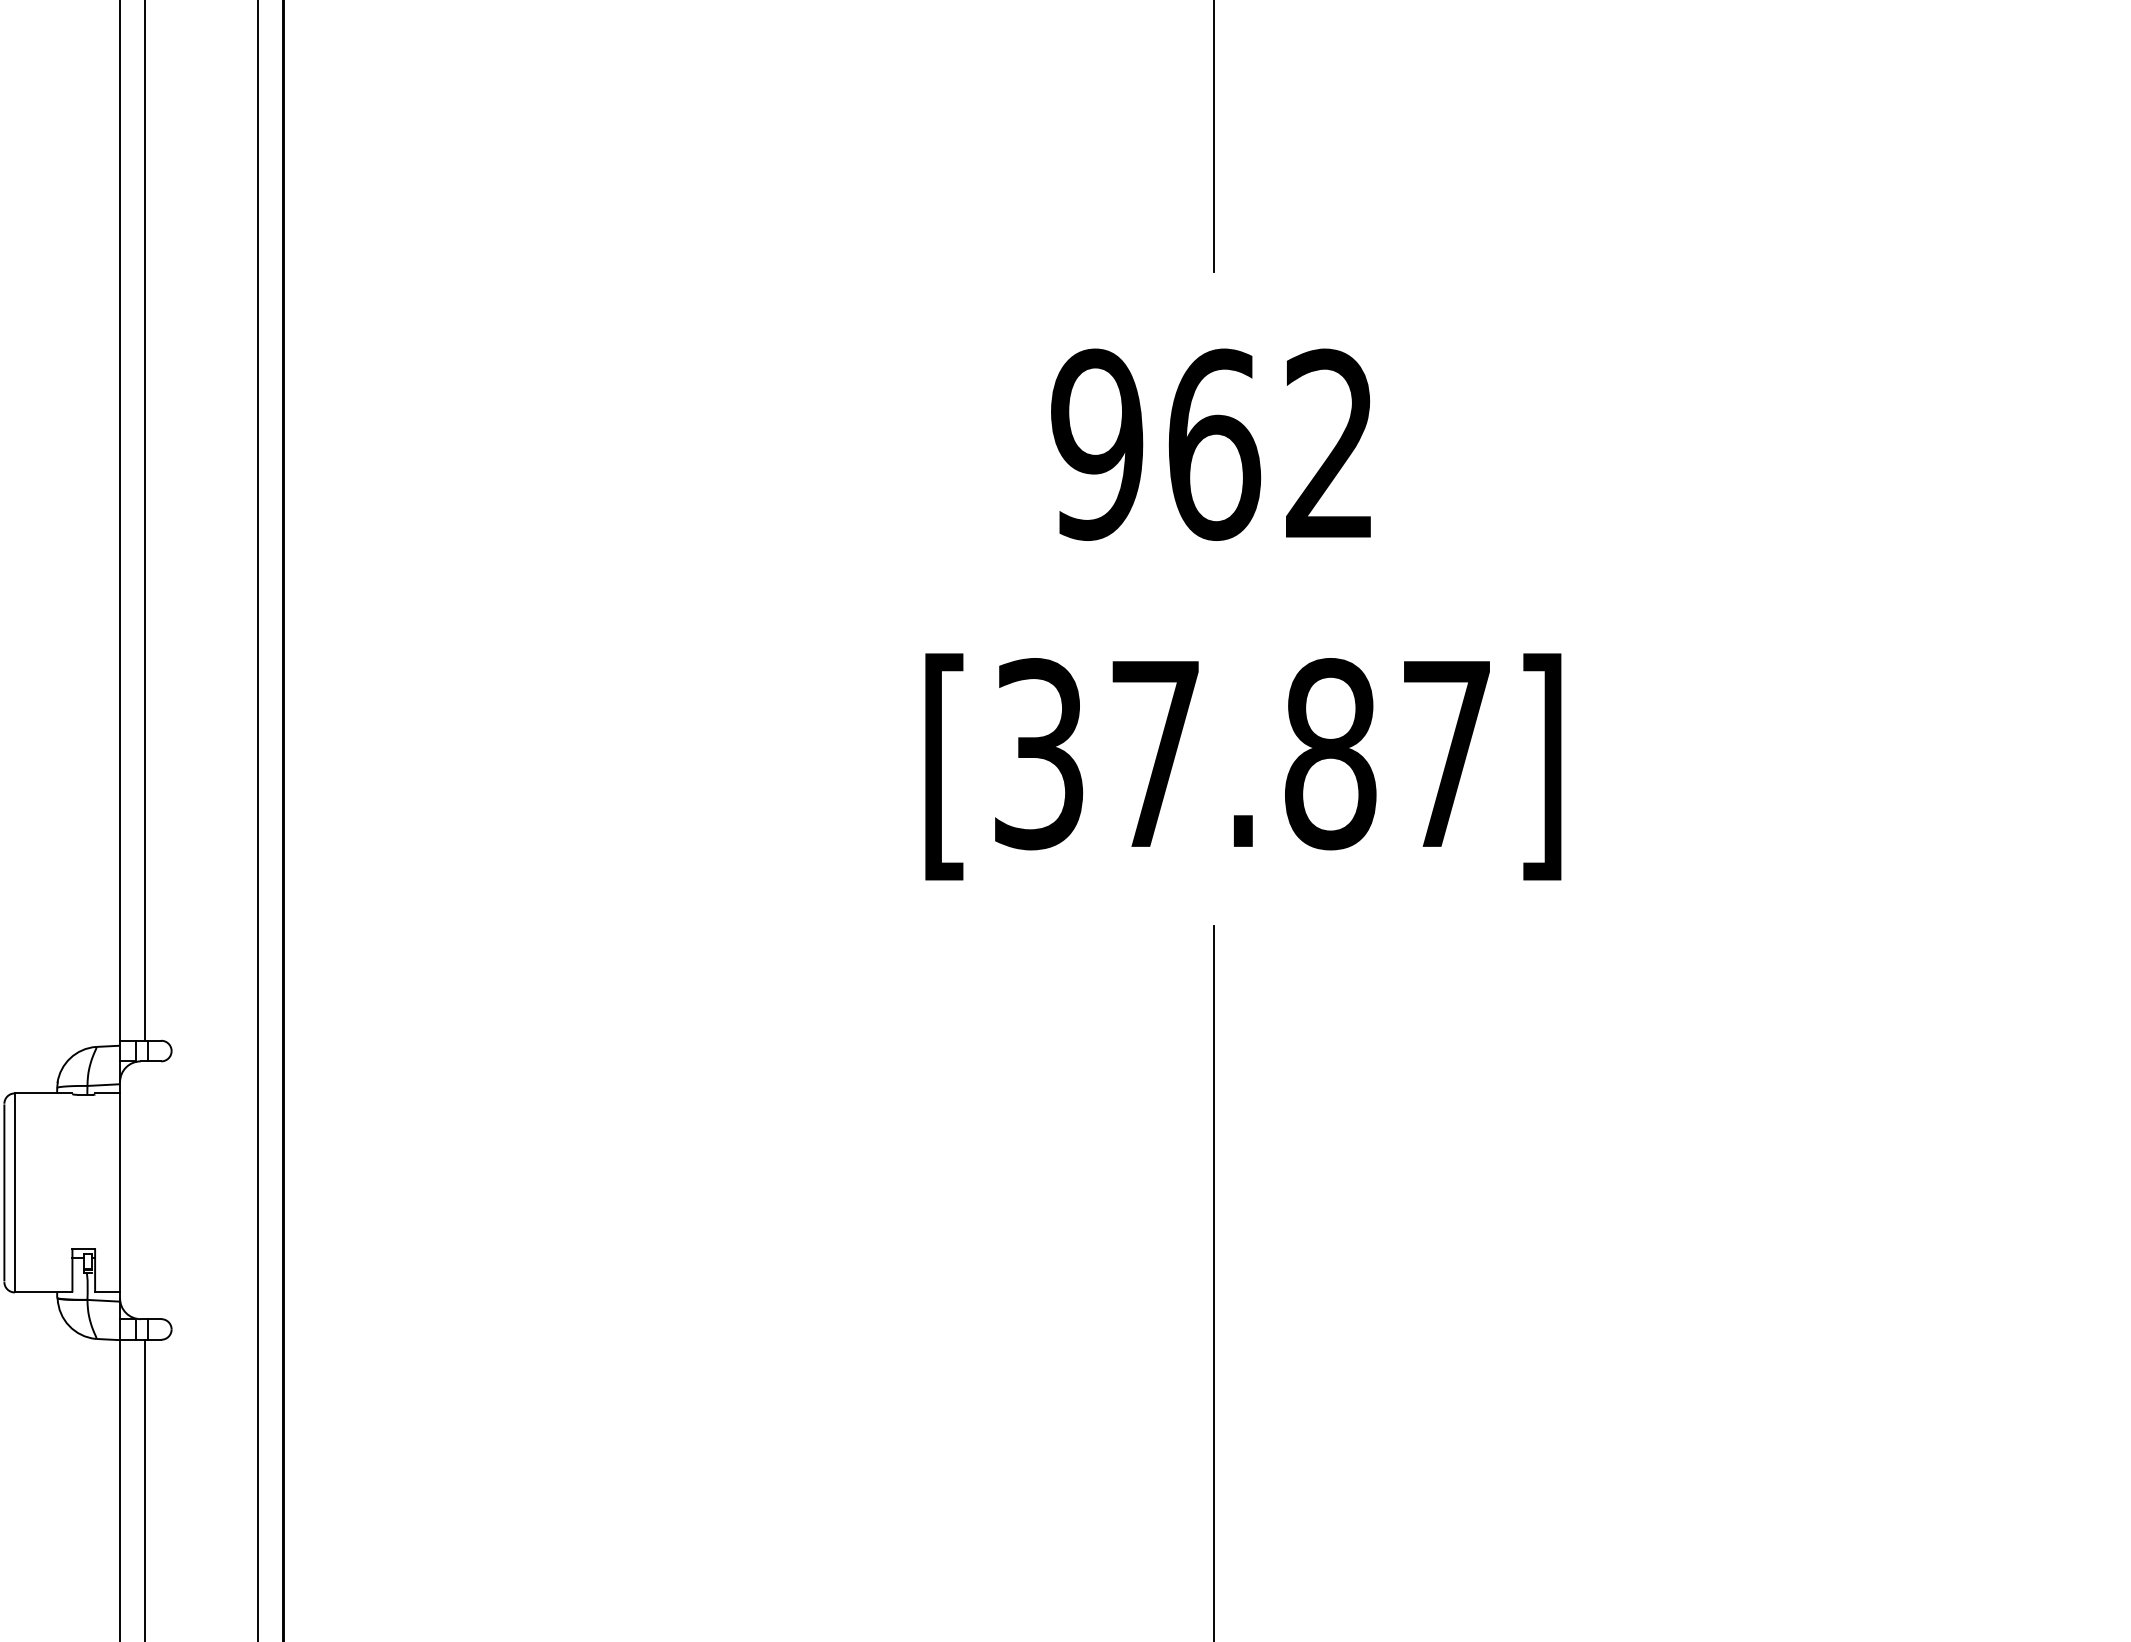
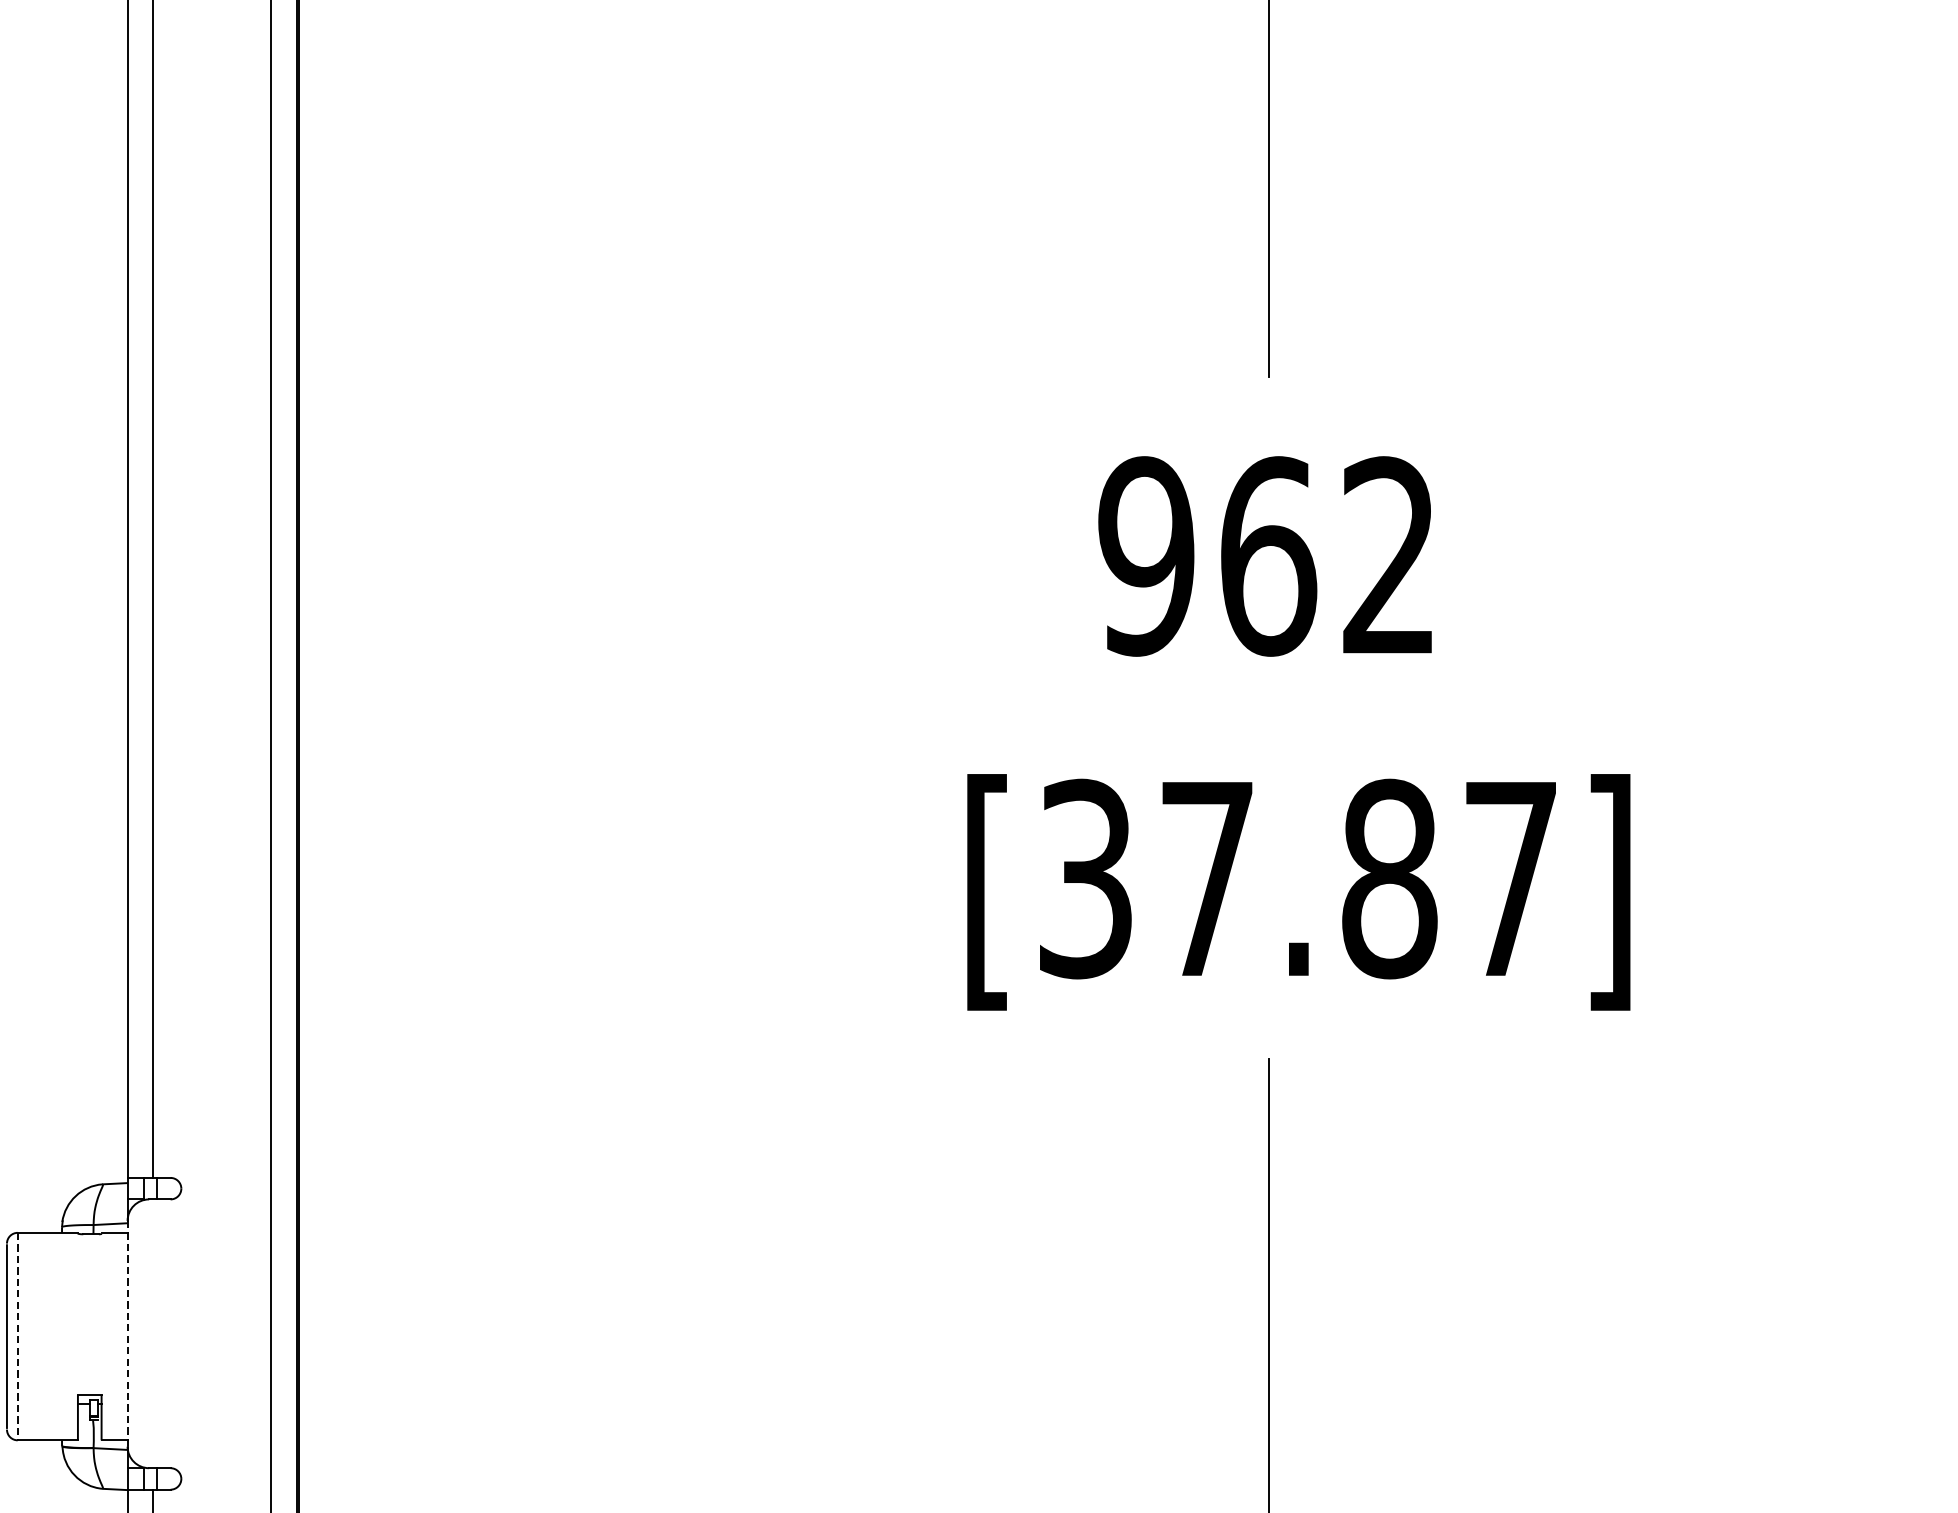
line: (120, 1190) -> (128, 1334), solid -> dashed
line: (14, 1193) -> (17, 1337), solid -> dashed

